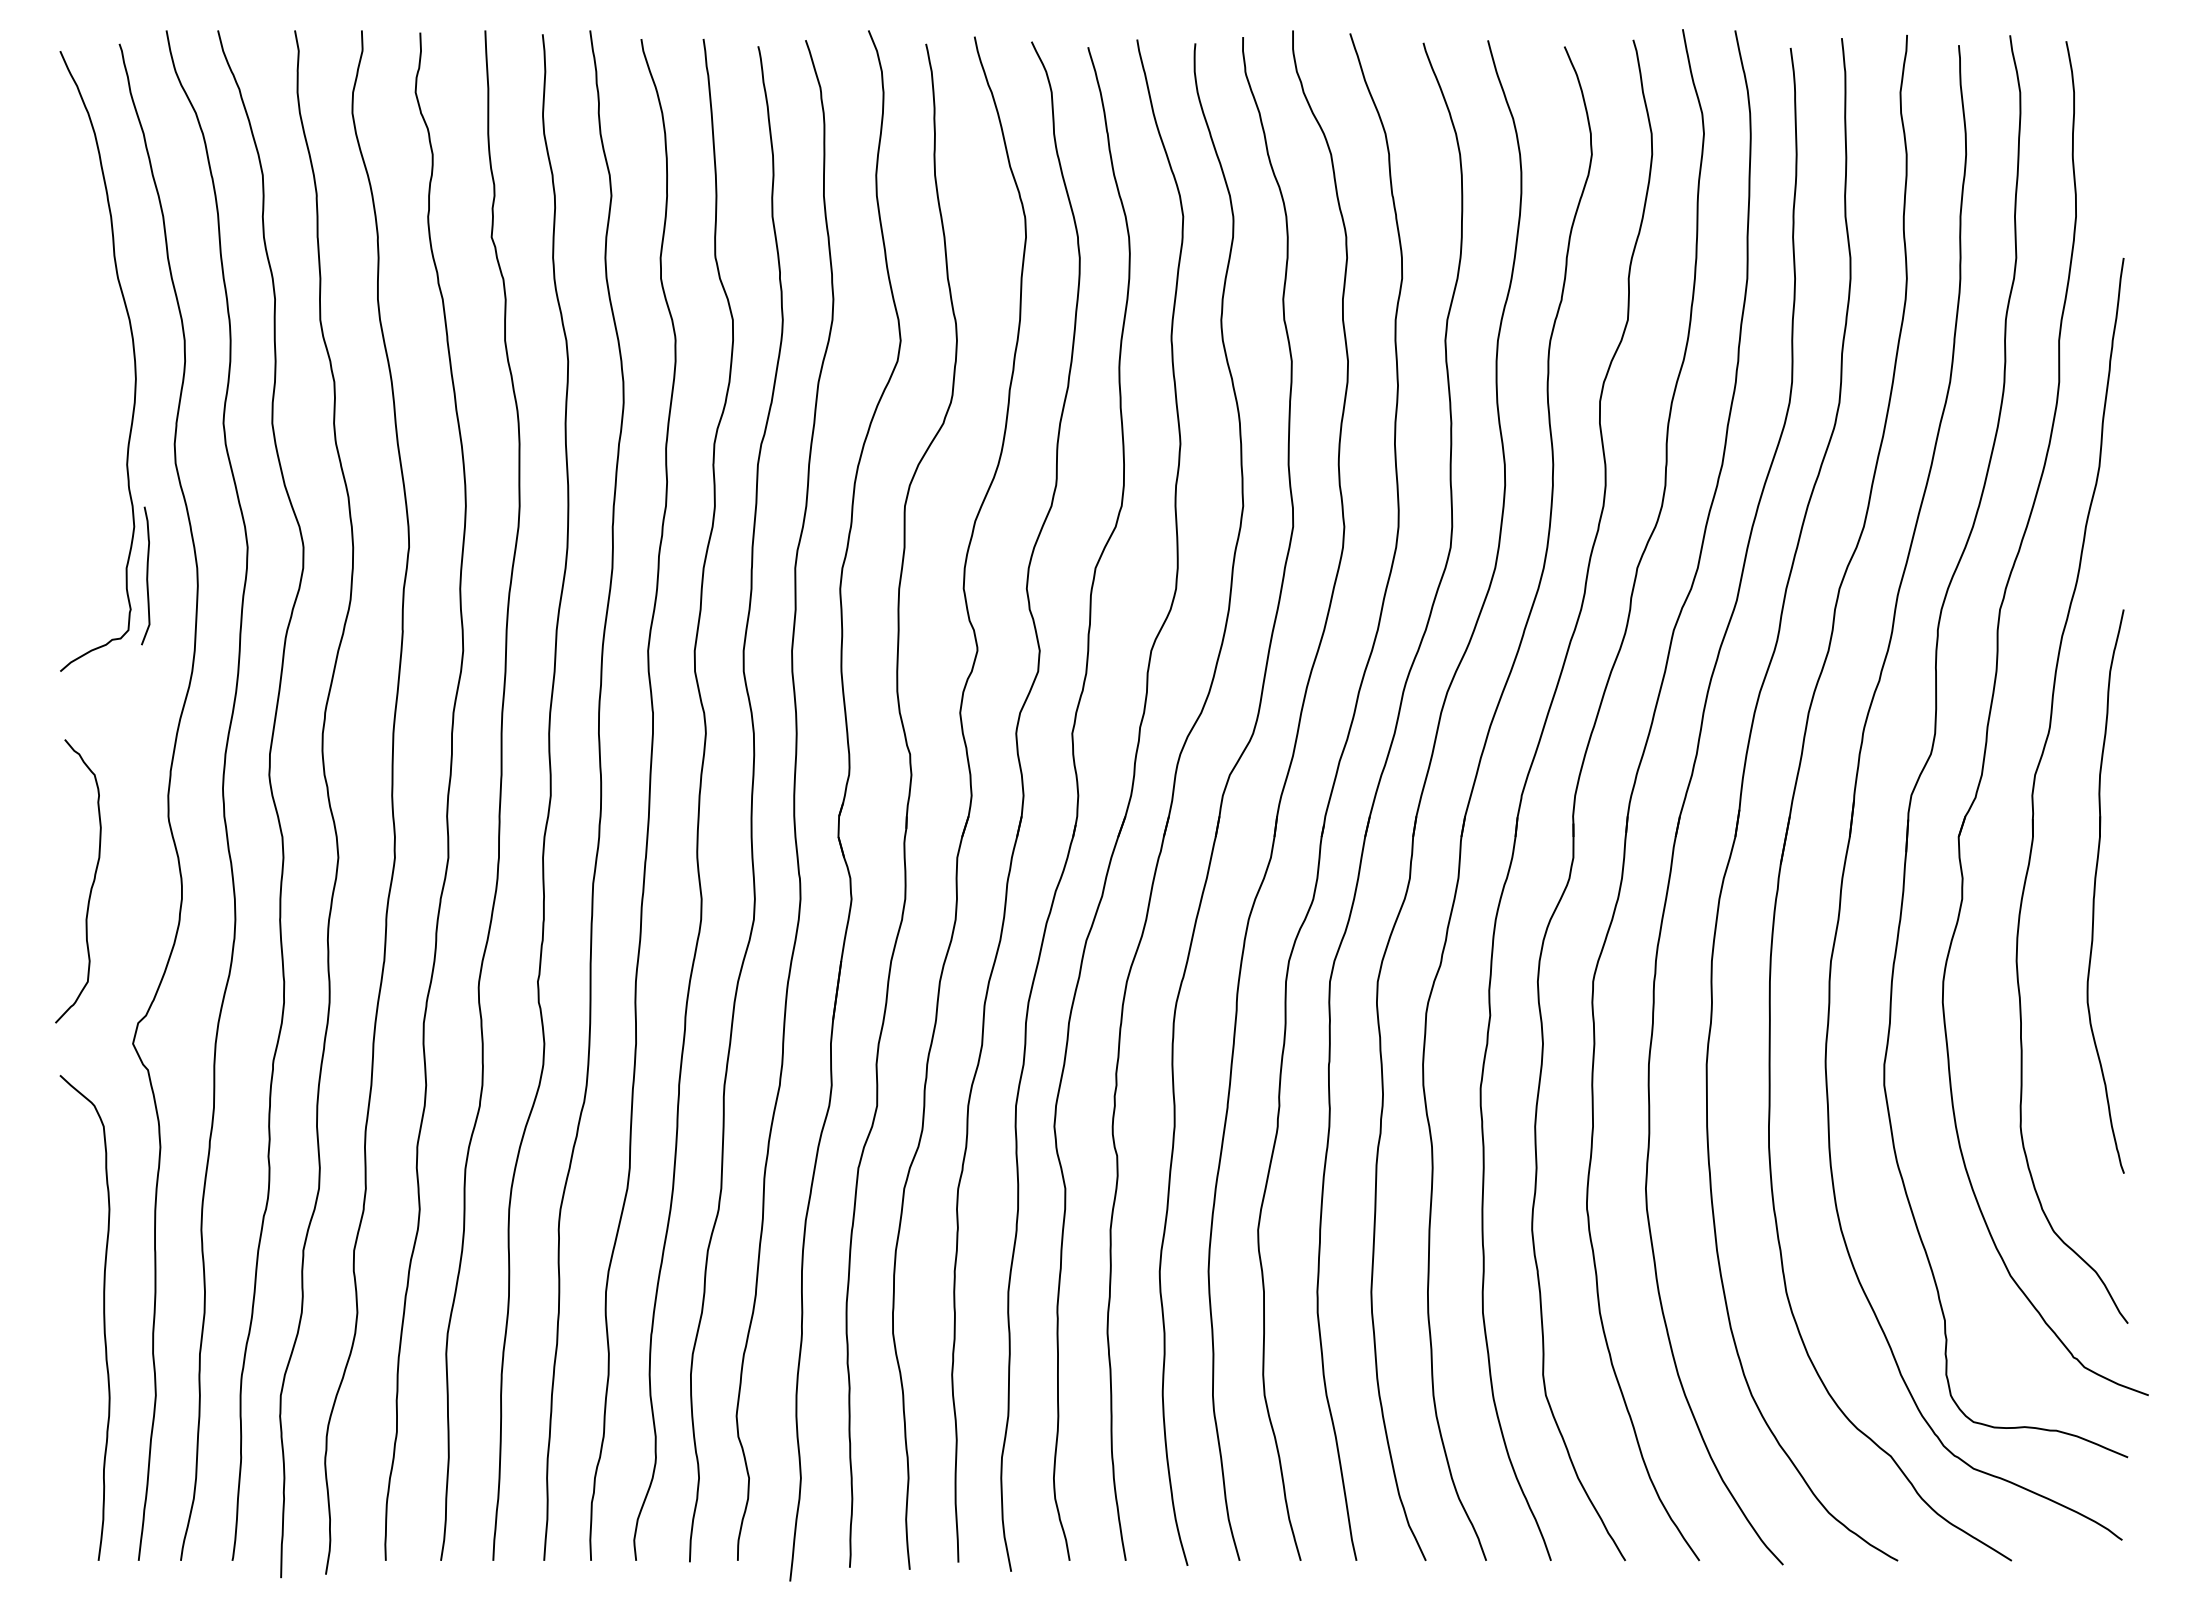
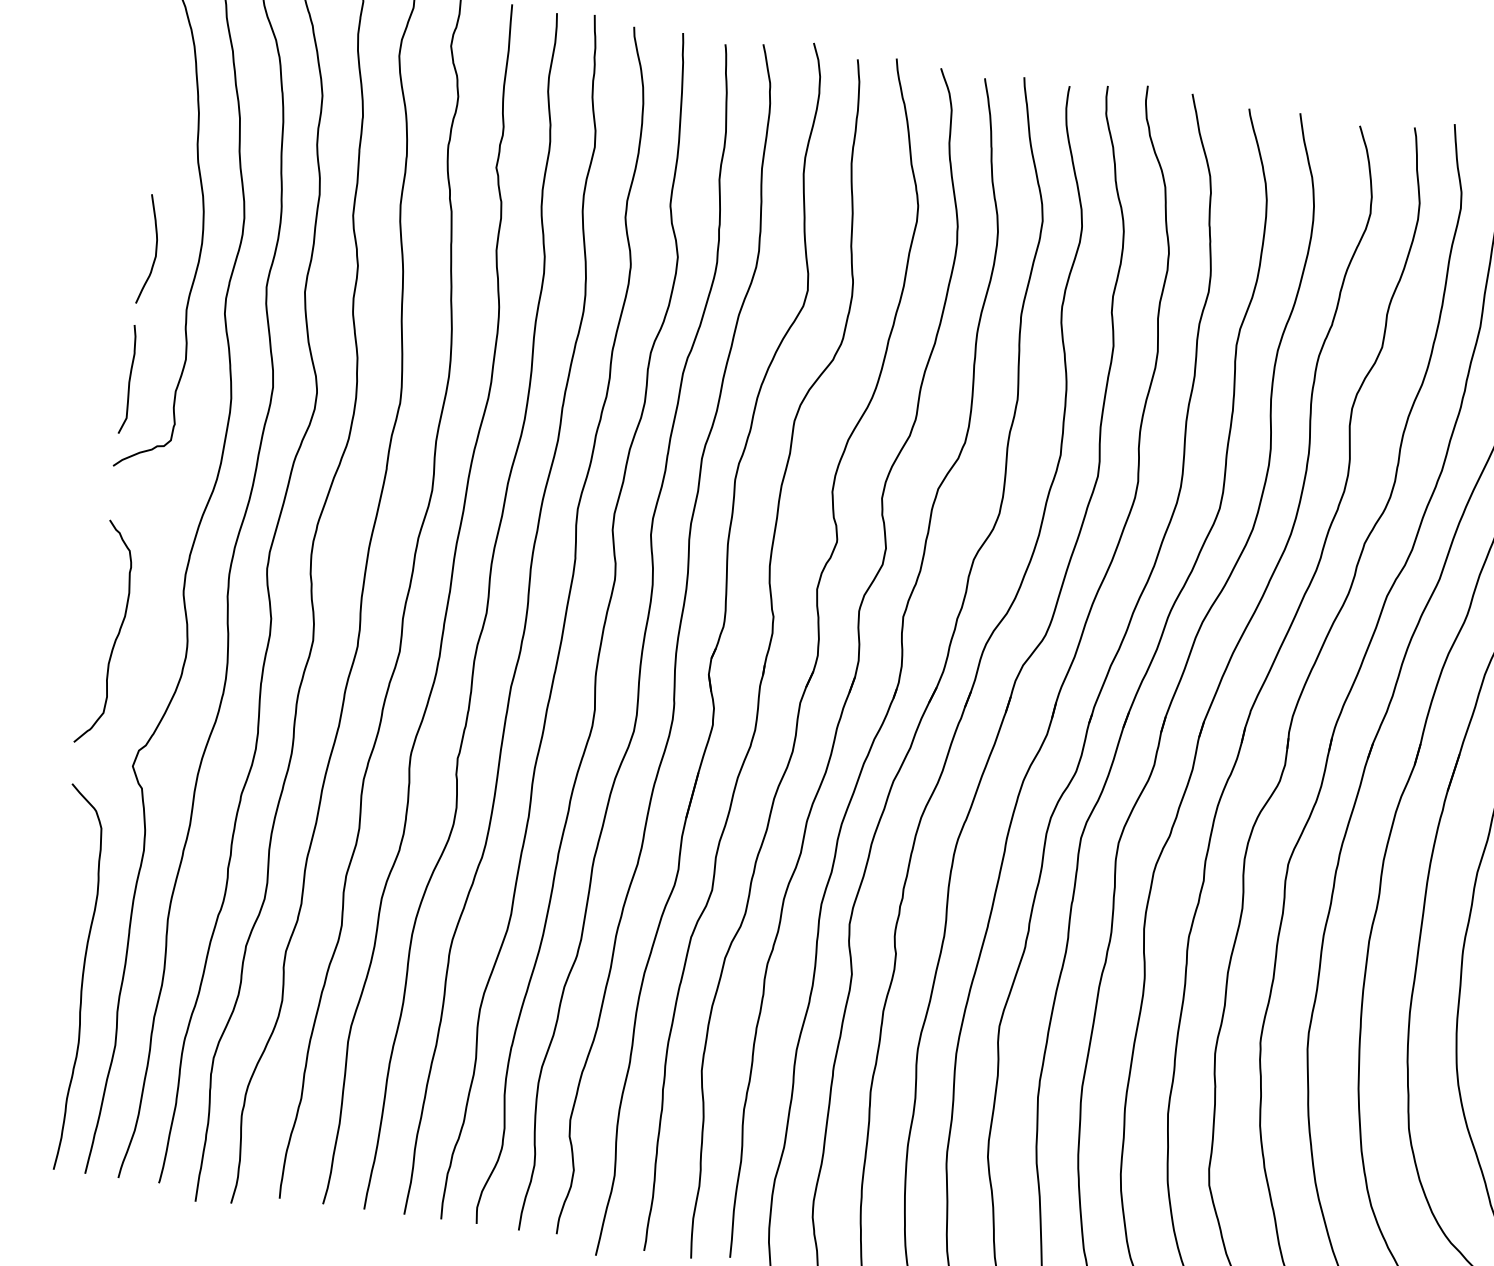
curve: (78, 394) -> (155, 249), added
curve: (146, 575) -> (129, 379), moved

